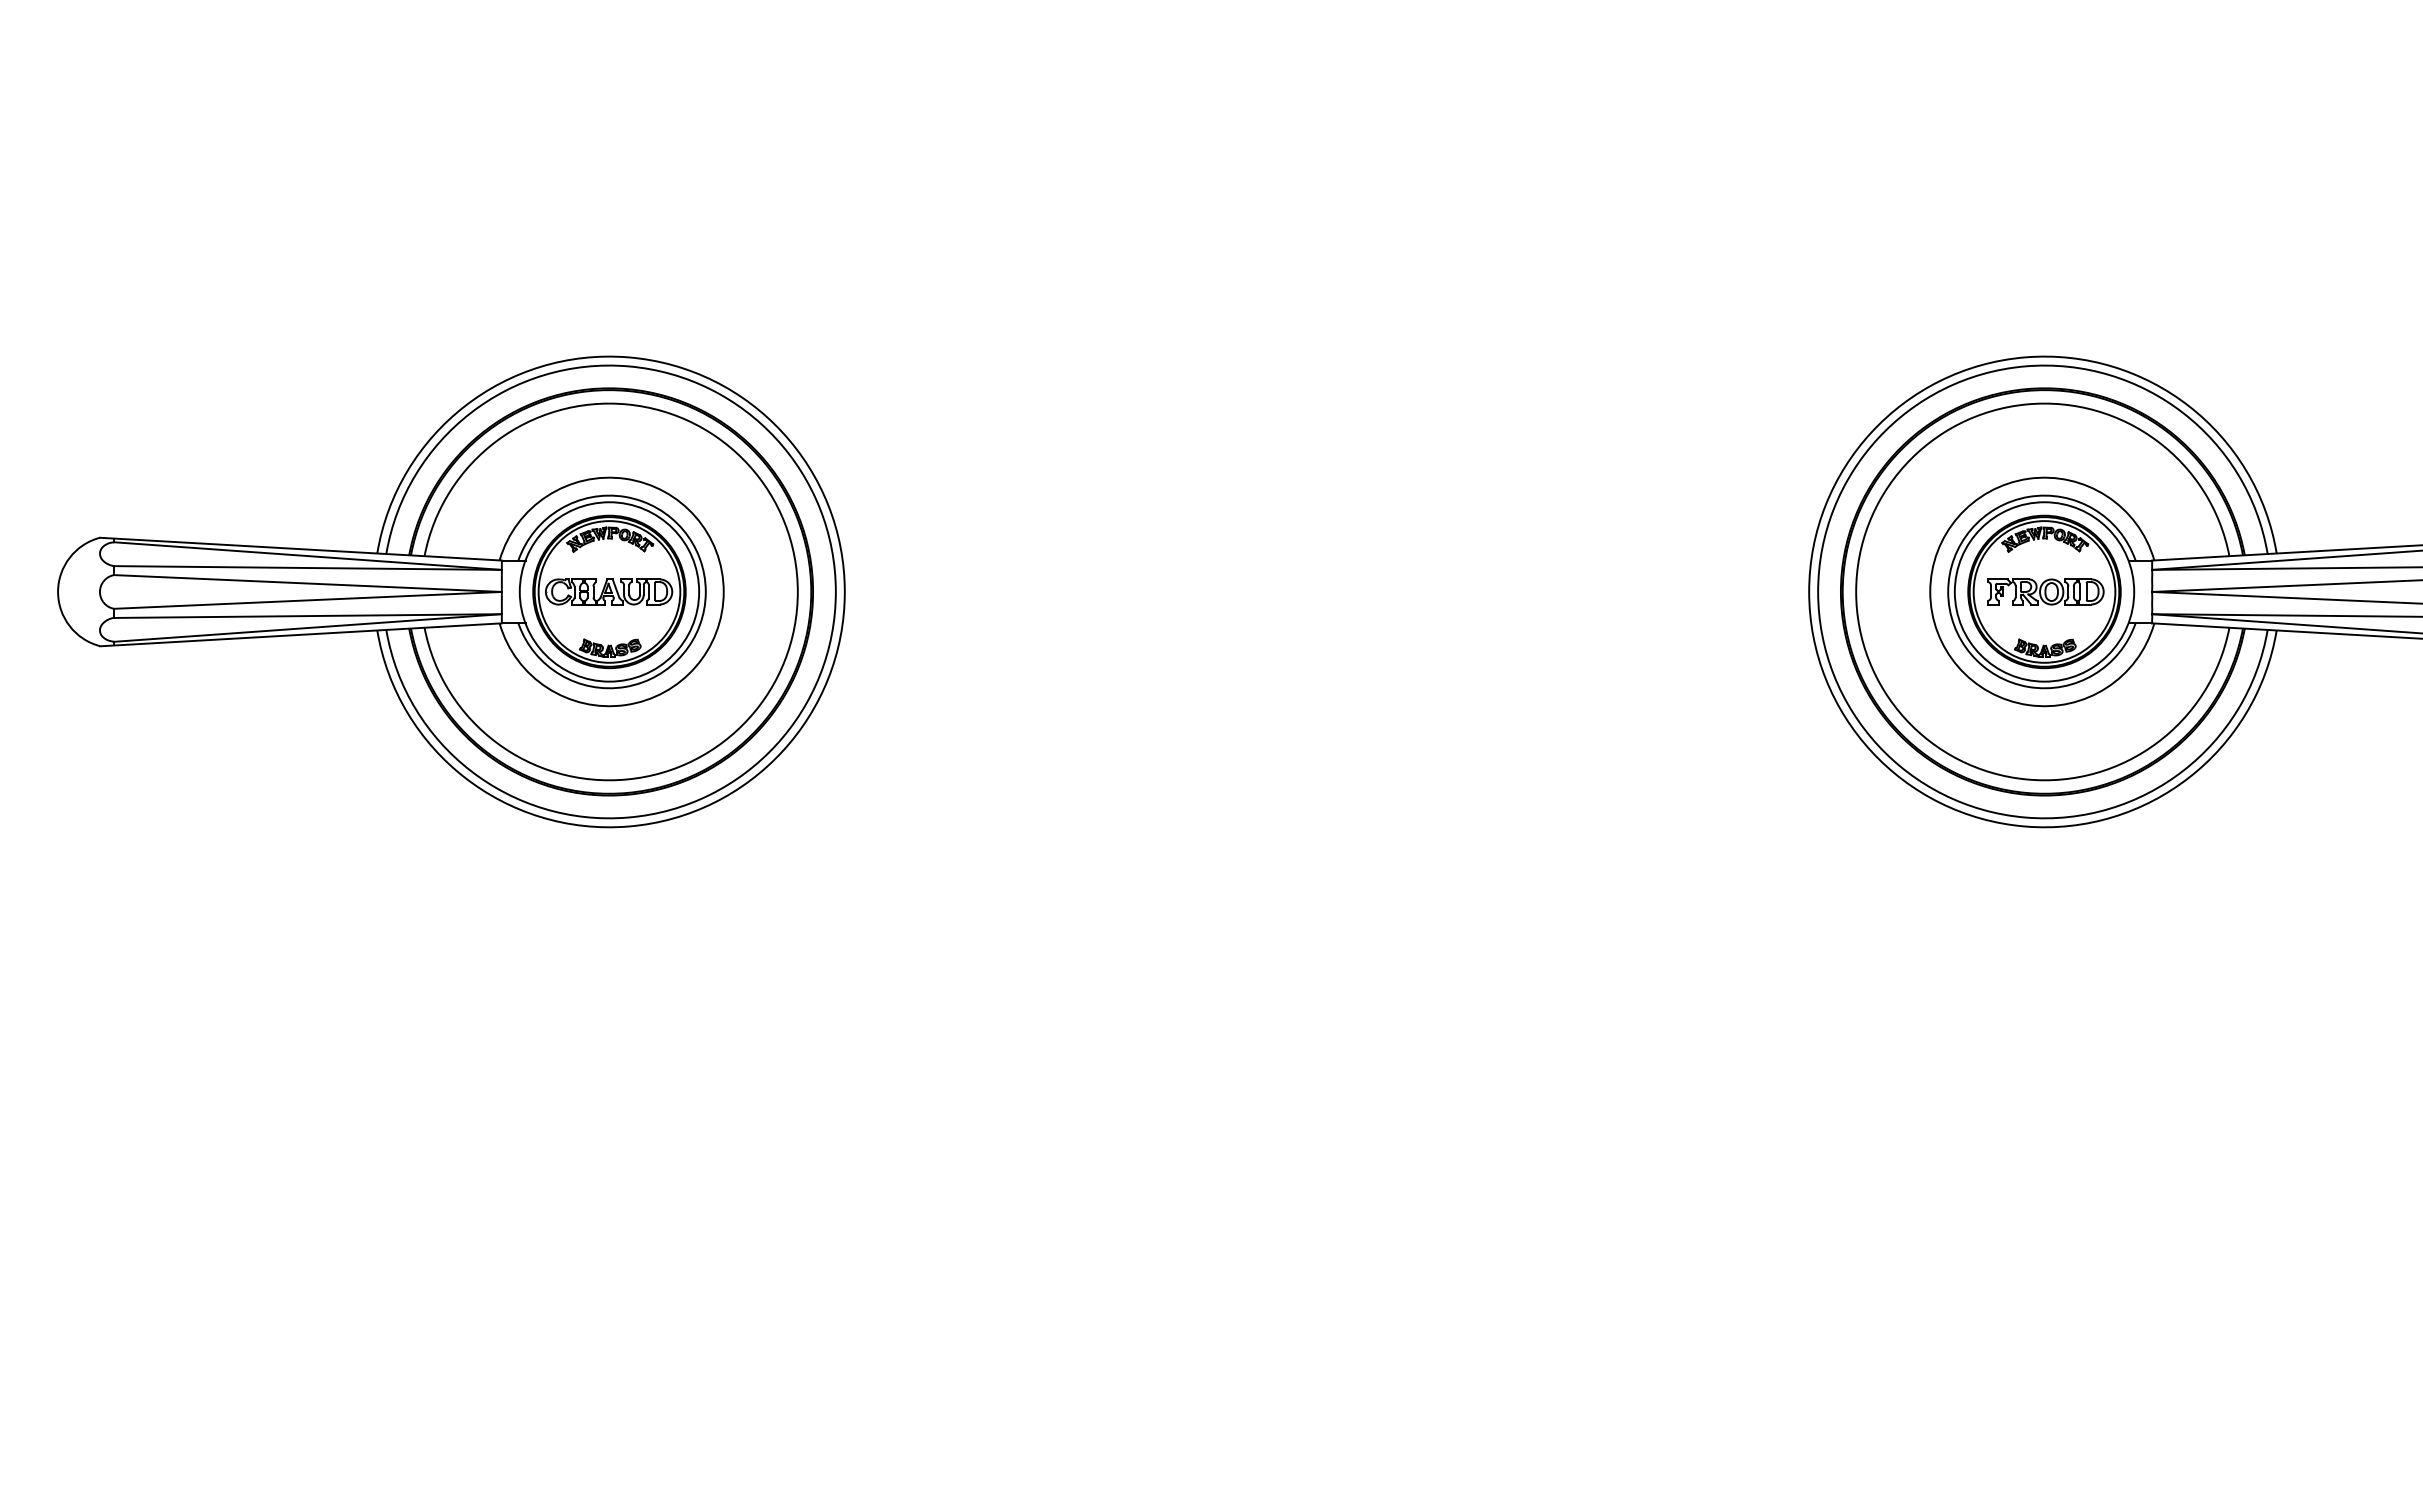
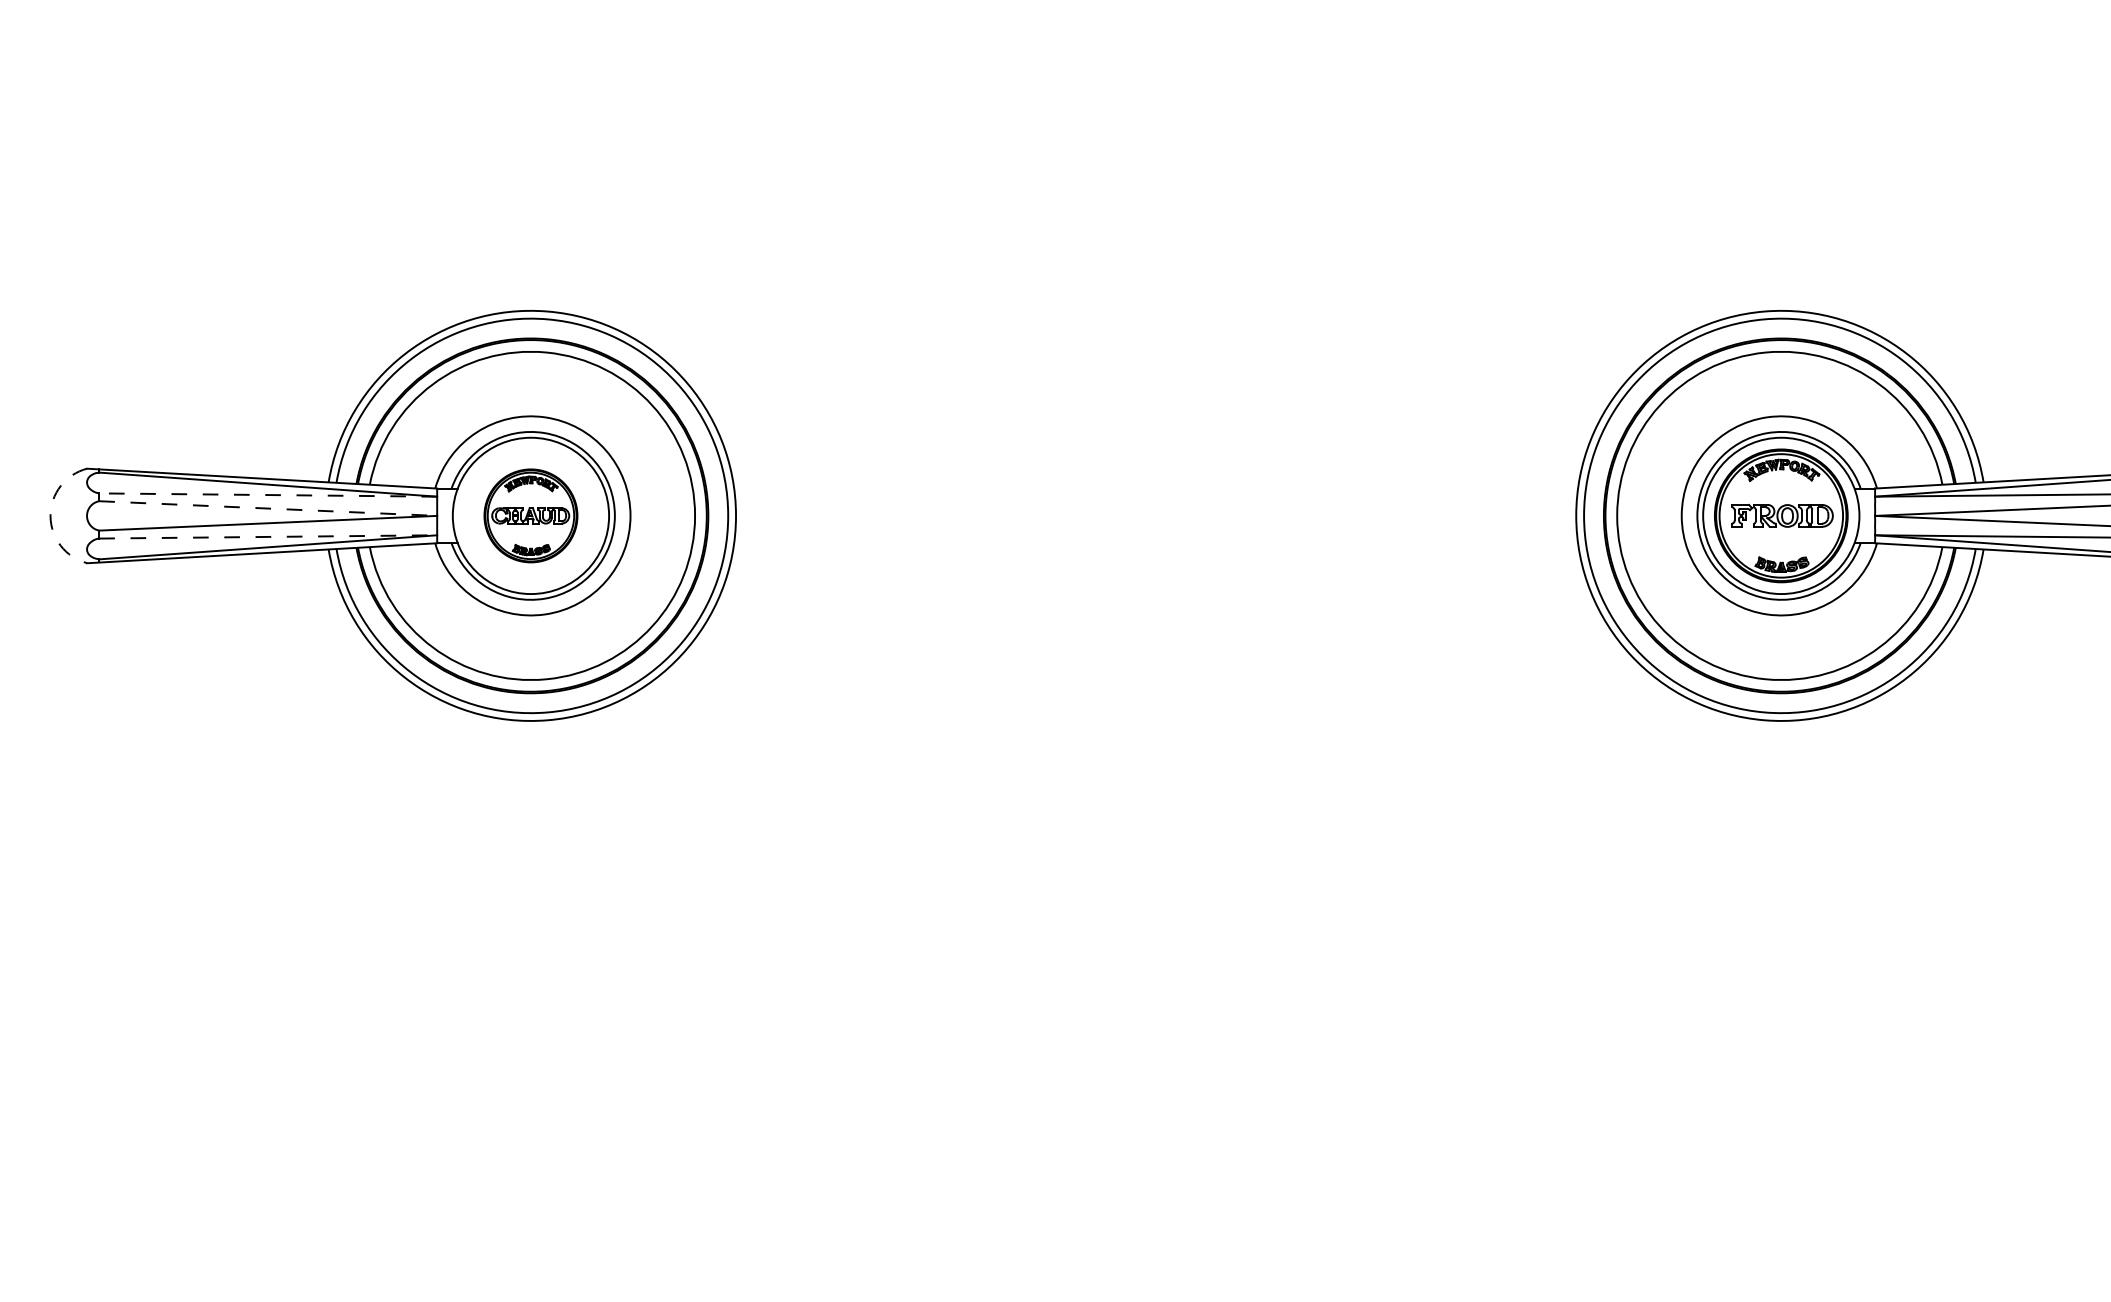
line: (307, 568) -> (267, 495), solid -> dashed
line: (308, 583) -> (268, 508), solid -> dashed
arc: (58, 591) -> (50, 515), solid -> dashed
part: (609, 591) -> (530, 515), size x0.7
line: (307, 616) -> (267, 537), solid -> dashed

